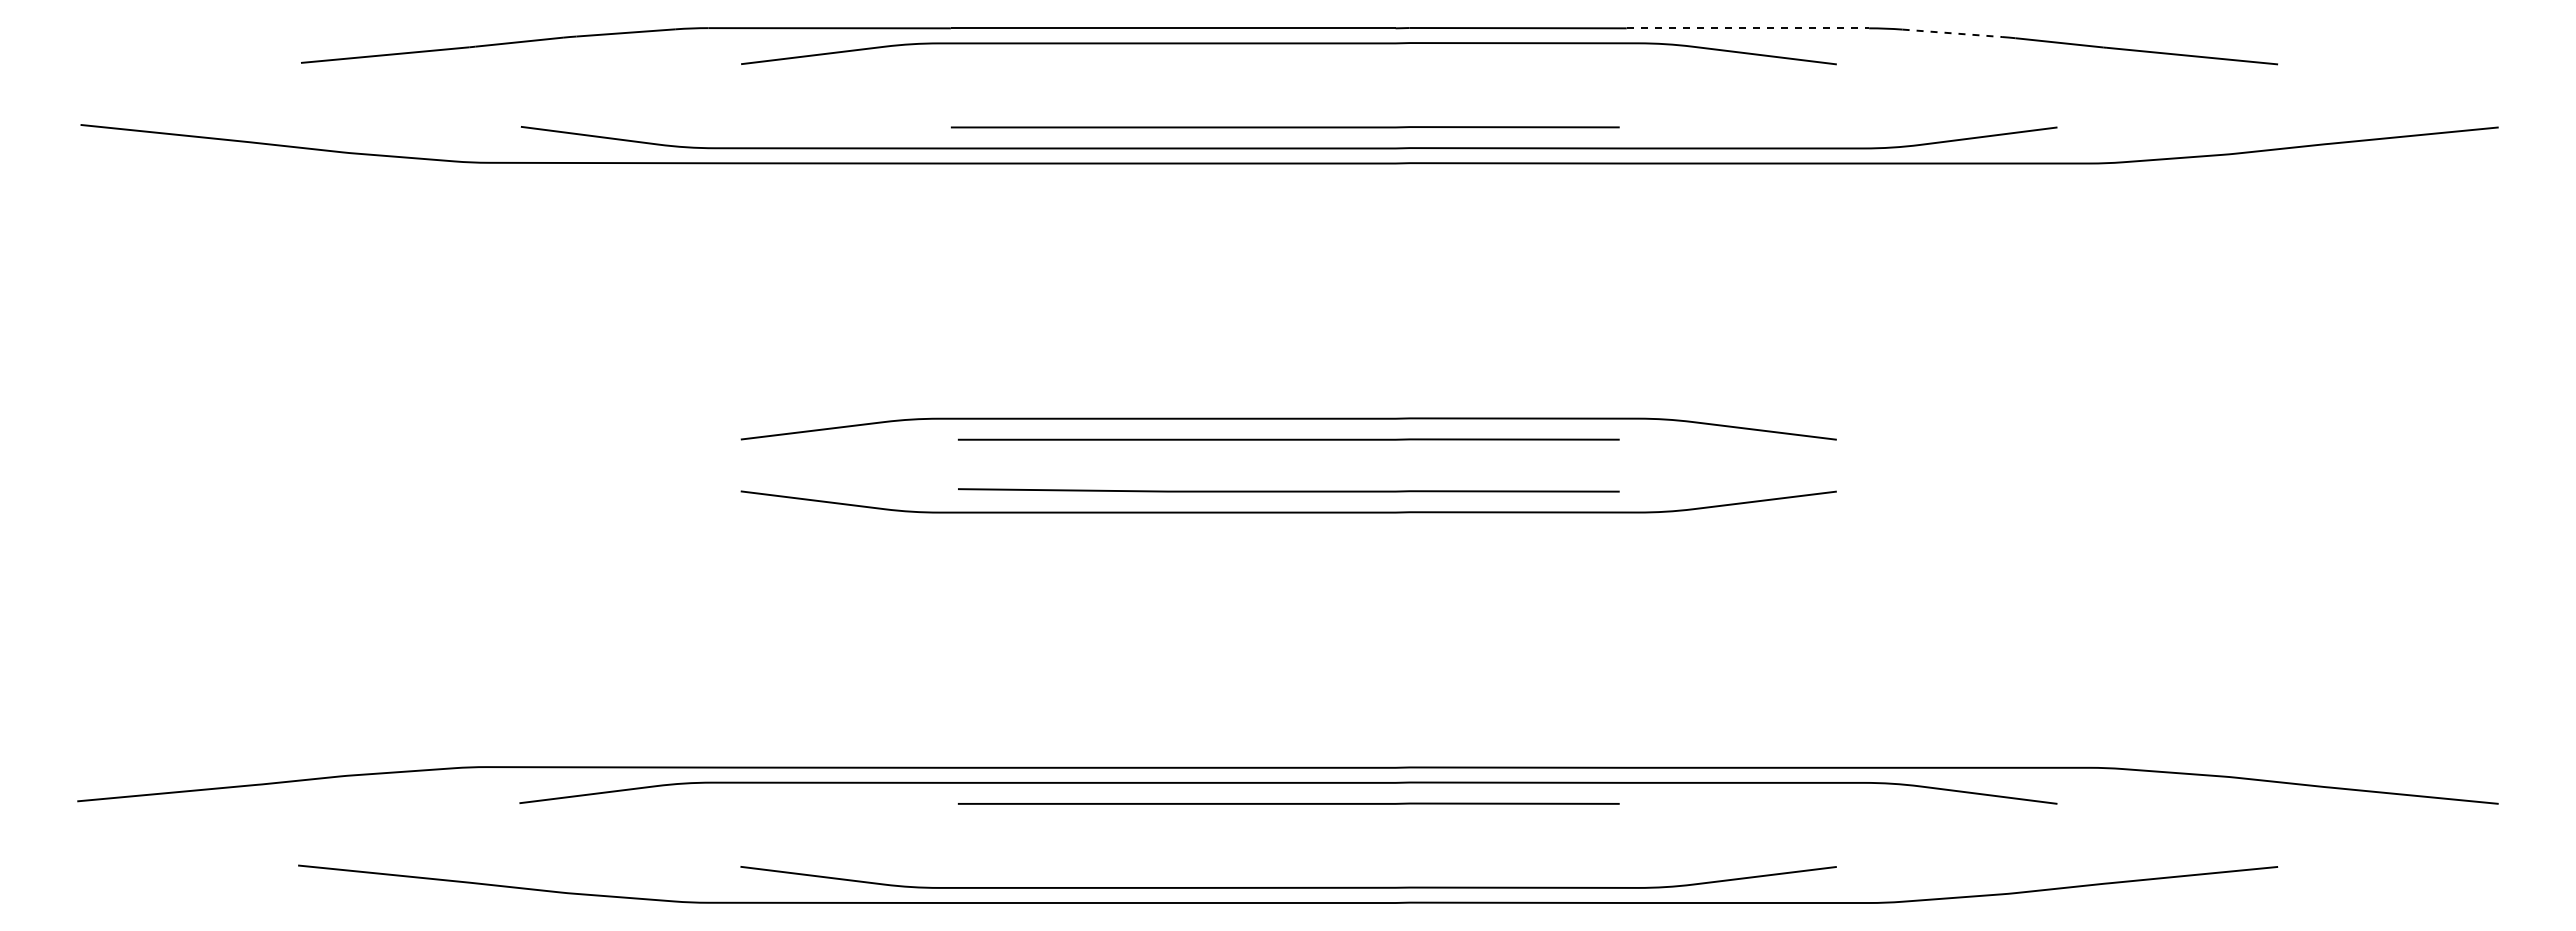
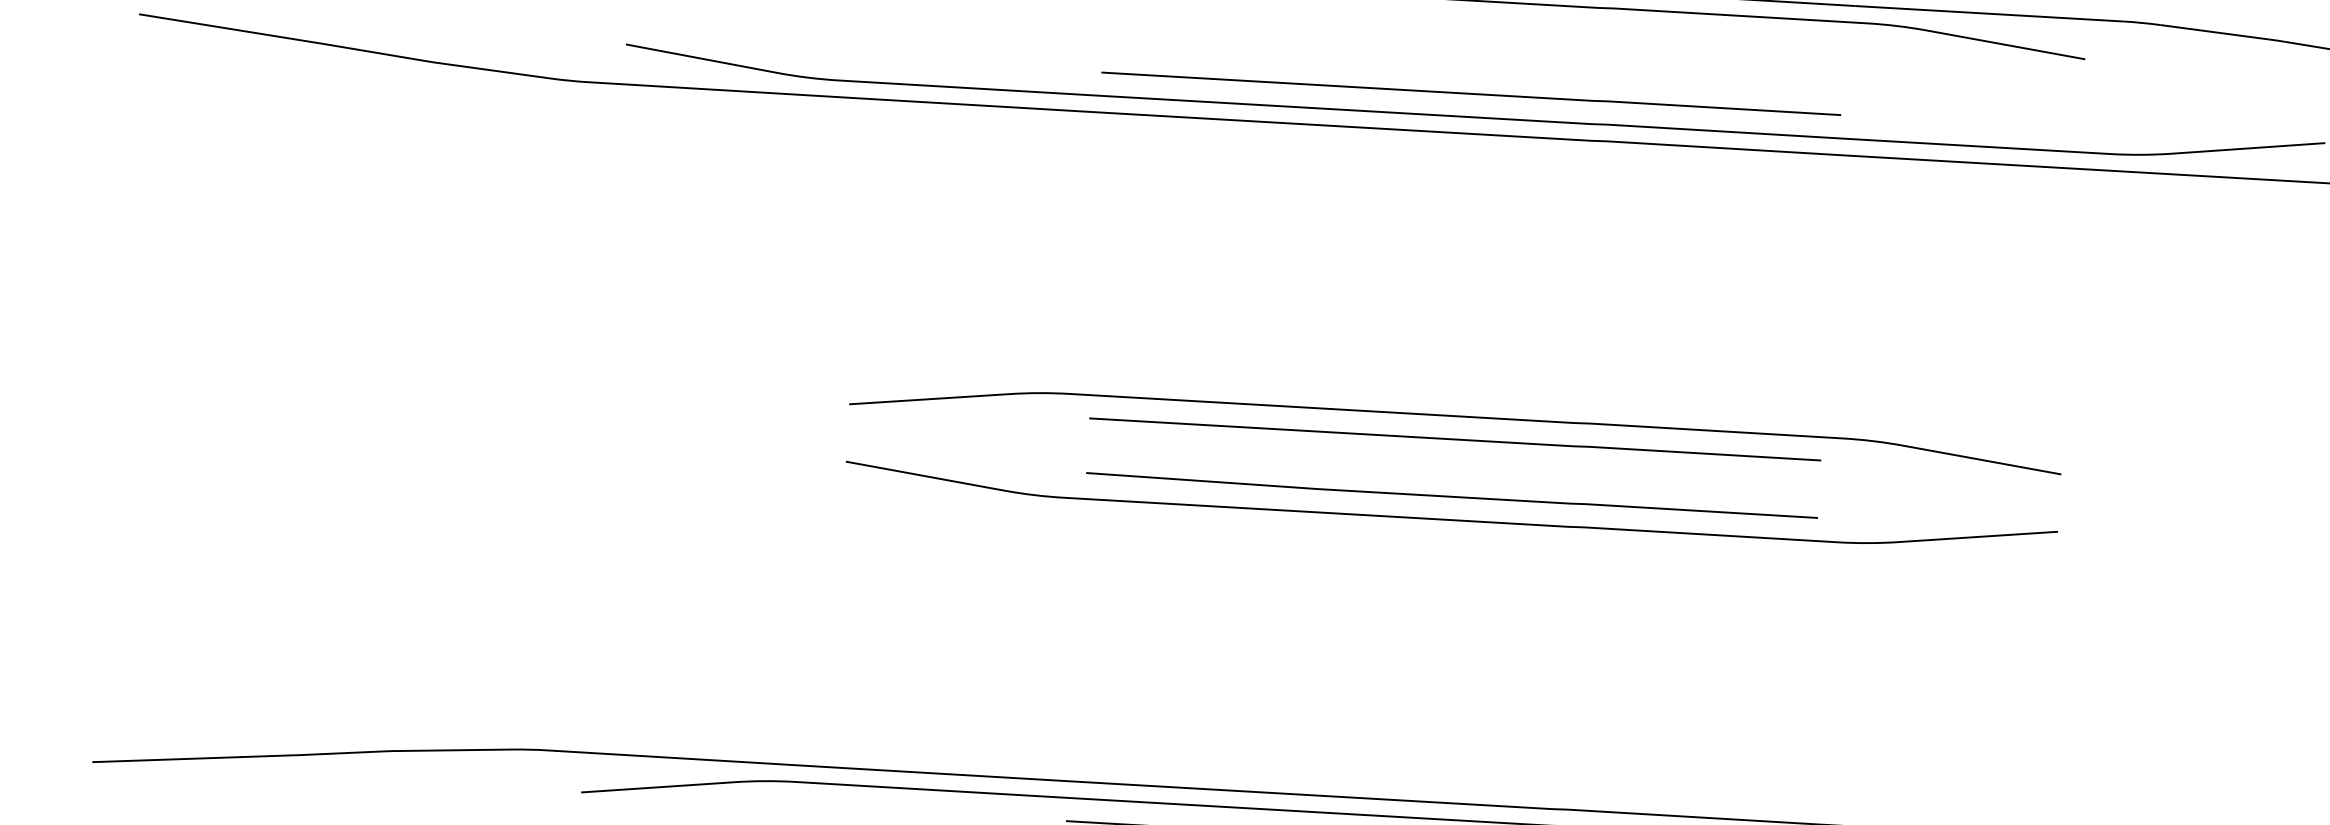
line: (1748, 28) -> (1989, 13), dashed -> solid
line: (1952, 33) -> (2215, 32), dashed -> solid

